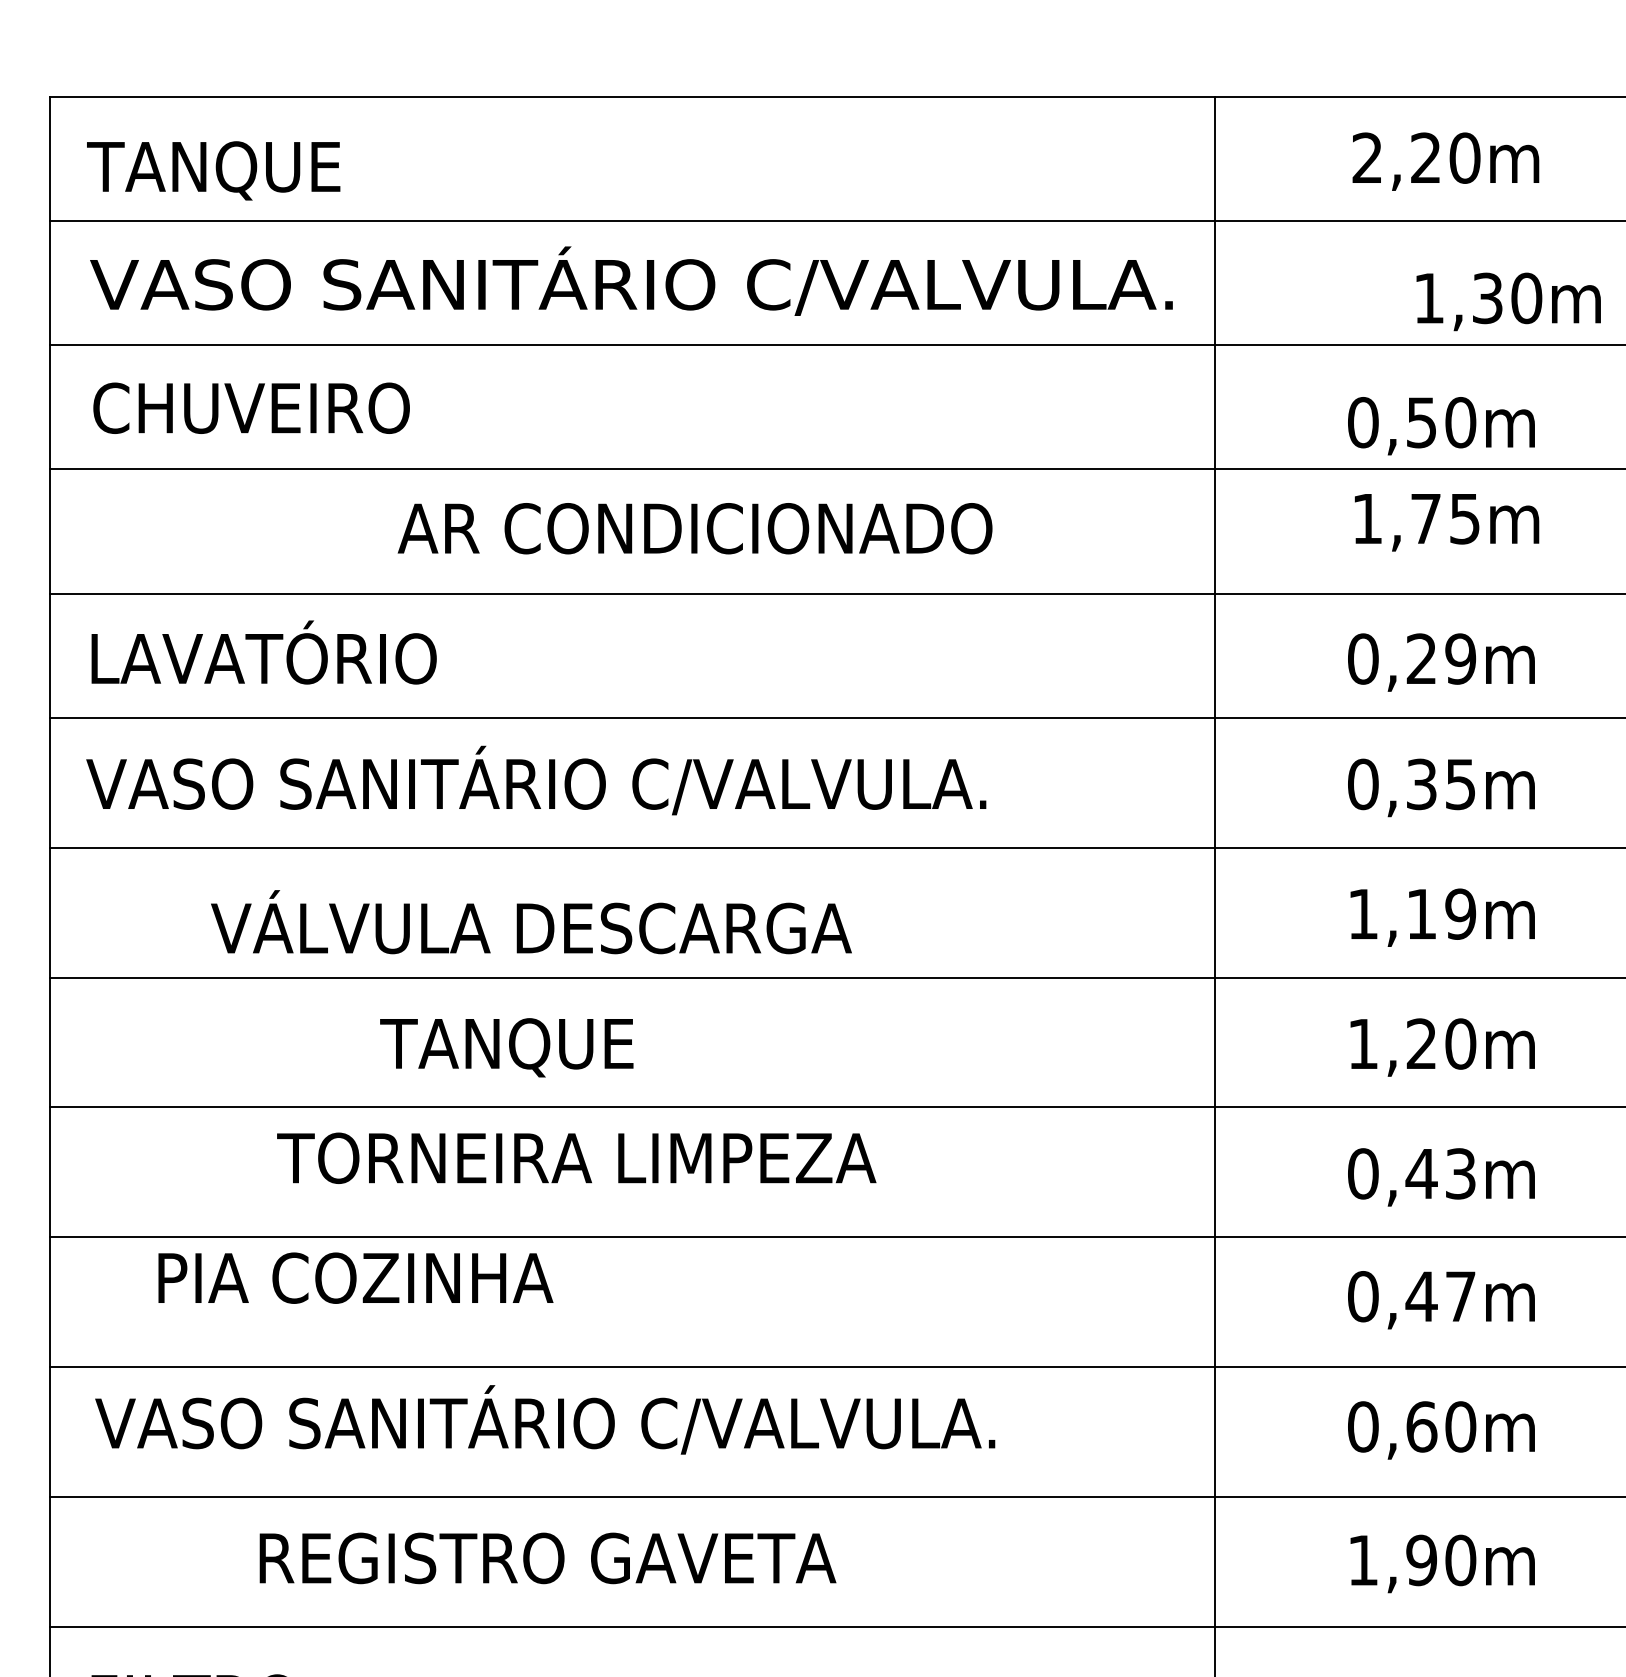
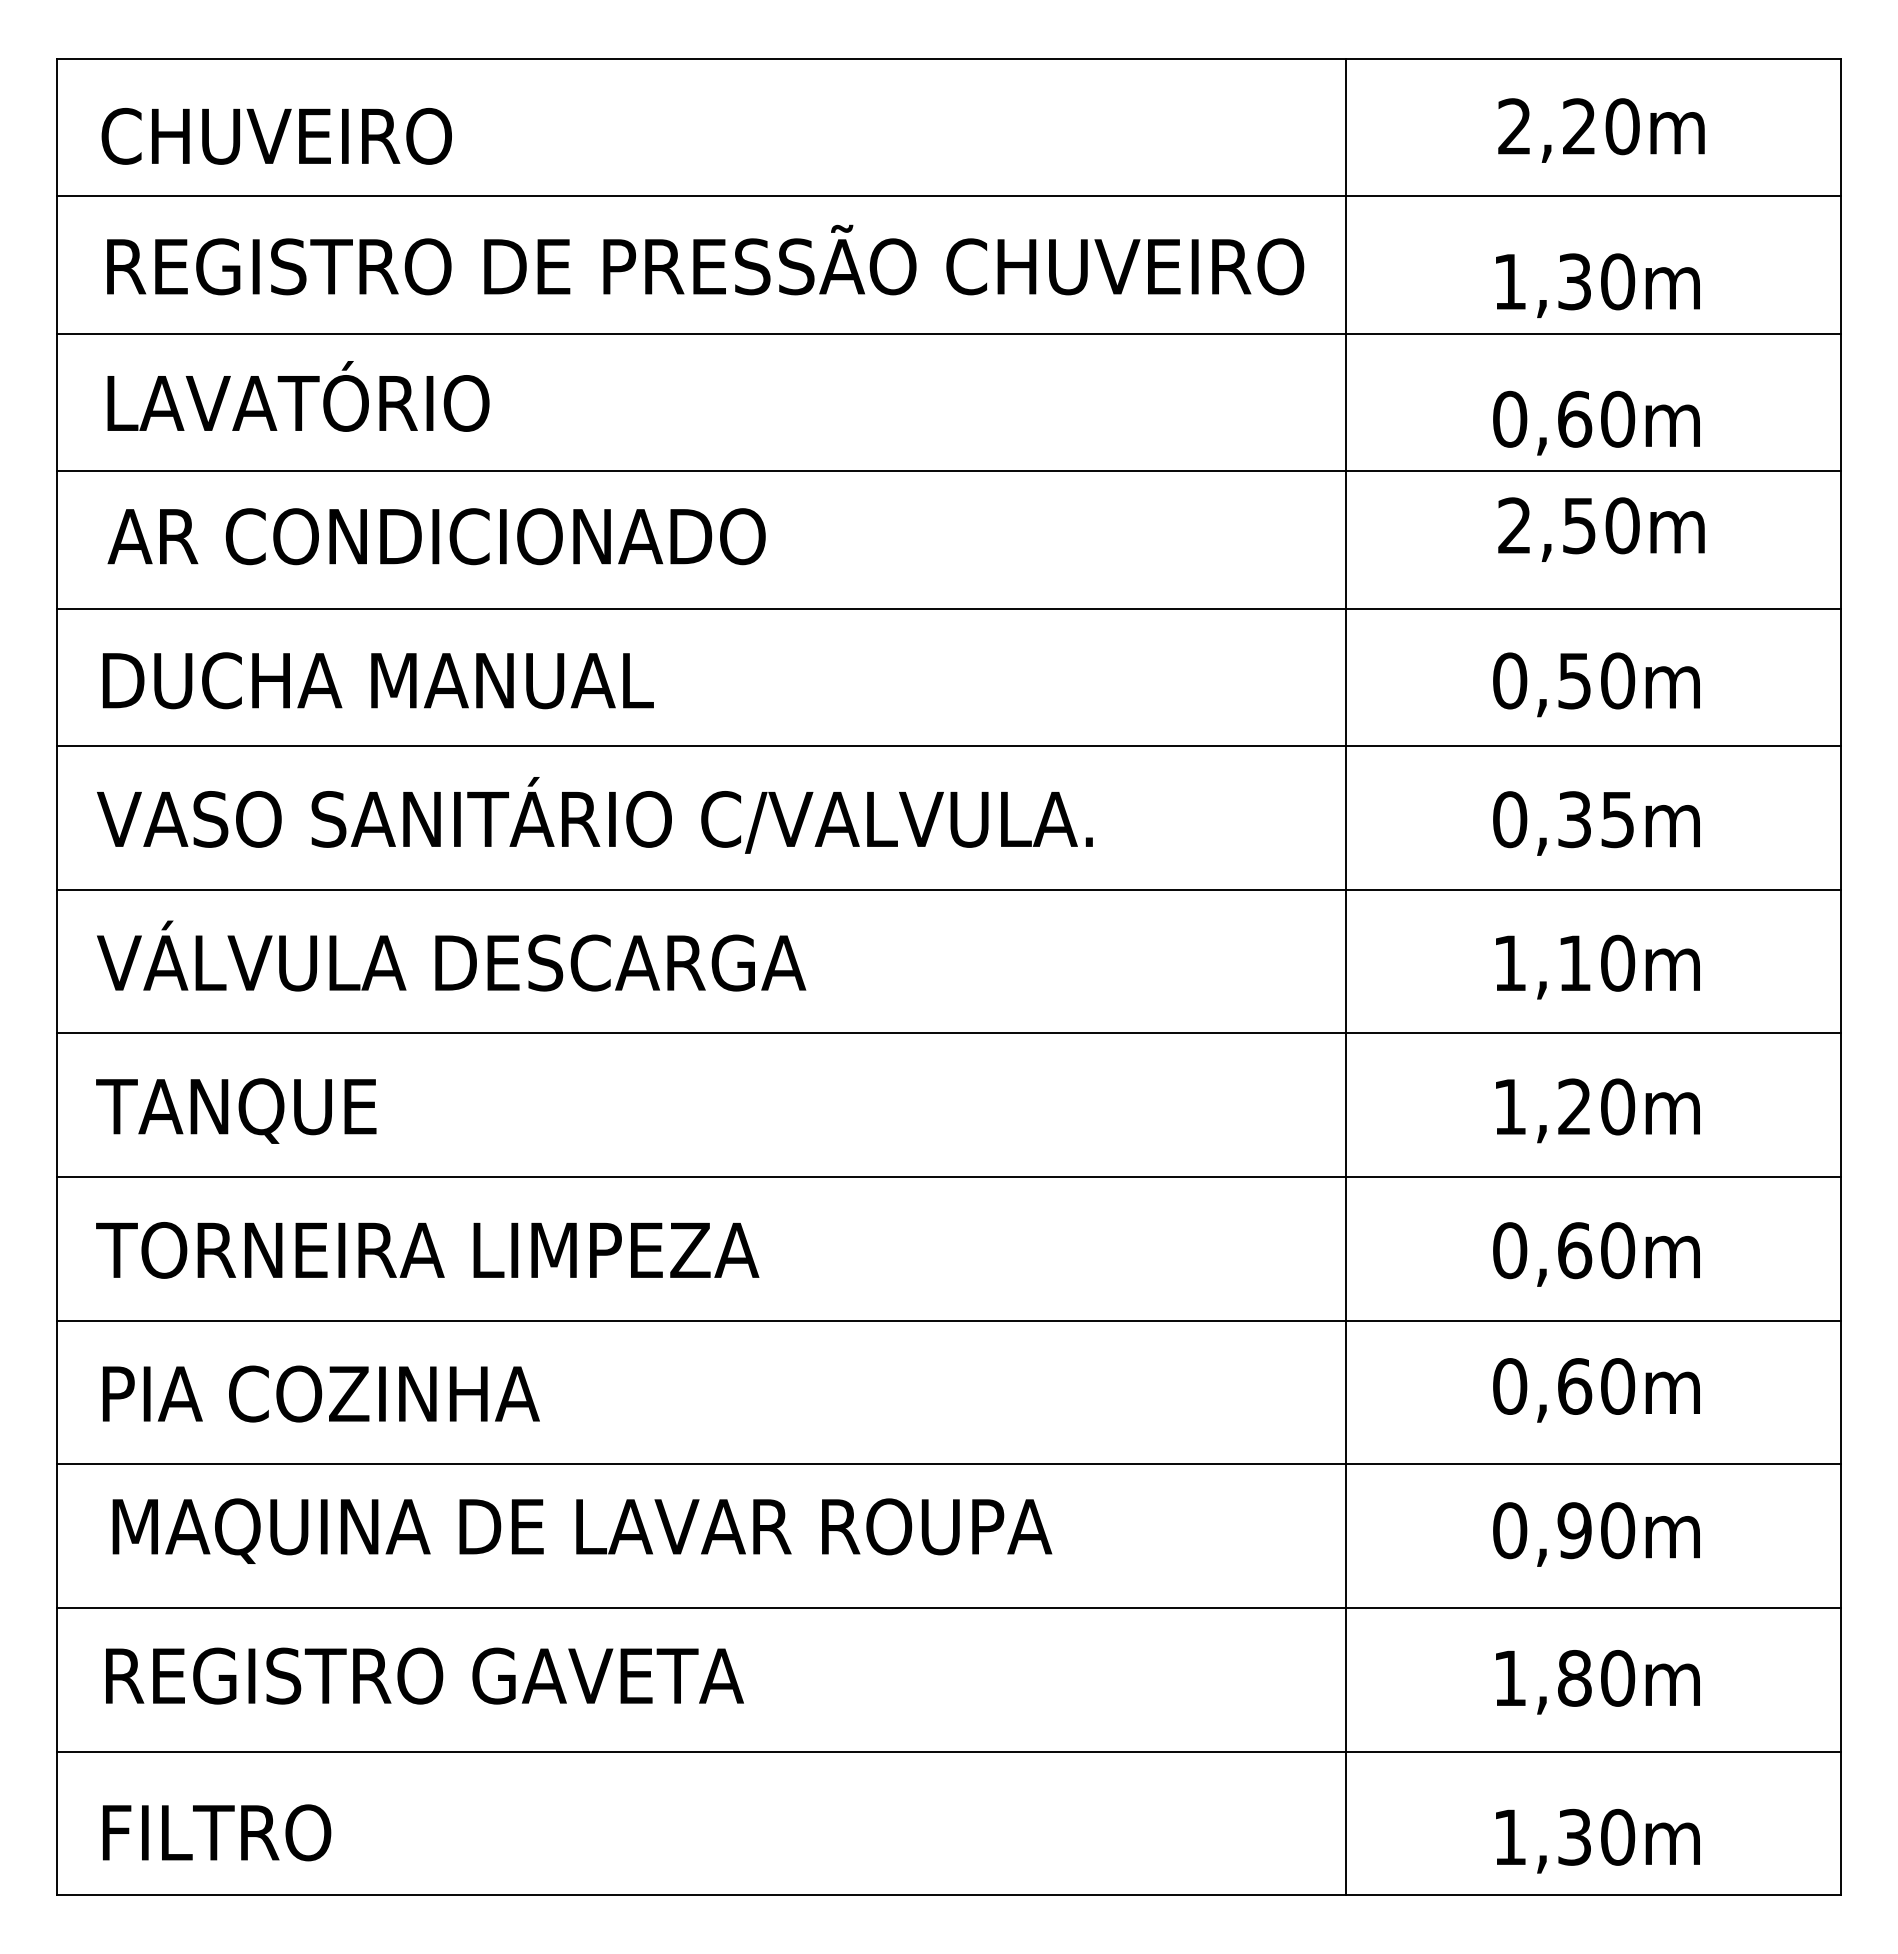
text: (246, 170) -> (274, 140), TANQUE -> CHUVEIRO
text: (633, 280) -> (702, 262), VASO SANITÁRIO C/VALVULA. -> REGISTRO DE PRESSÃO CHUVEIRO
text: (1508, 301) -> (1597, 285), moved
text: (266, 402) -> (296, 396), CHUVEIRO -> LAVATÓRIO
text: (1422, 421) -> (1575, 418), 0,50m -> 0,60m
text: (1416, 518) -> (1568, 525), 1,75m -> 2,50m
text: (694, 528) -> (436, 536), moved
text: (343, 652) -> (381, 673), LAVATÓRIO -> DUCHA MANUAL
text: (1441, 658) -> (1596, 680), 0,29m -> 0,50m
text: (1460, 914) -> (1617, 963), 1,19m -> 1,10m
text: (531, 921) -> (451, 955), moved
text: (506, 1047) -> (236, 1110), moved
text: (576, 1158) -> (427, 1250), moved
text: (1440, 1173) -> (1595, 1250), 0,43m -> 0,60m
text: (356, 1277) -> (321, 1393), moved
text: (1440, 1296) -> (1595, 1386), 0,47m -> 0,60m
text: (544, 1420) -> (604, 1523), VASO SANITÁRIO C/VALVULA. -> MAQUINA DE LAVAR ROUPA
text: (1421, 1426) -> (1574, 1530), 0,60m -> 0,90m
text: (547, 1557) -> (424, 1675), moved
text: (1421, 1560) -> (1574, 1678), 1,90m -> 1,80m

